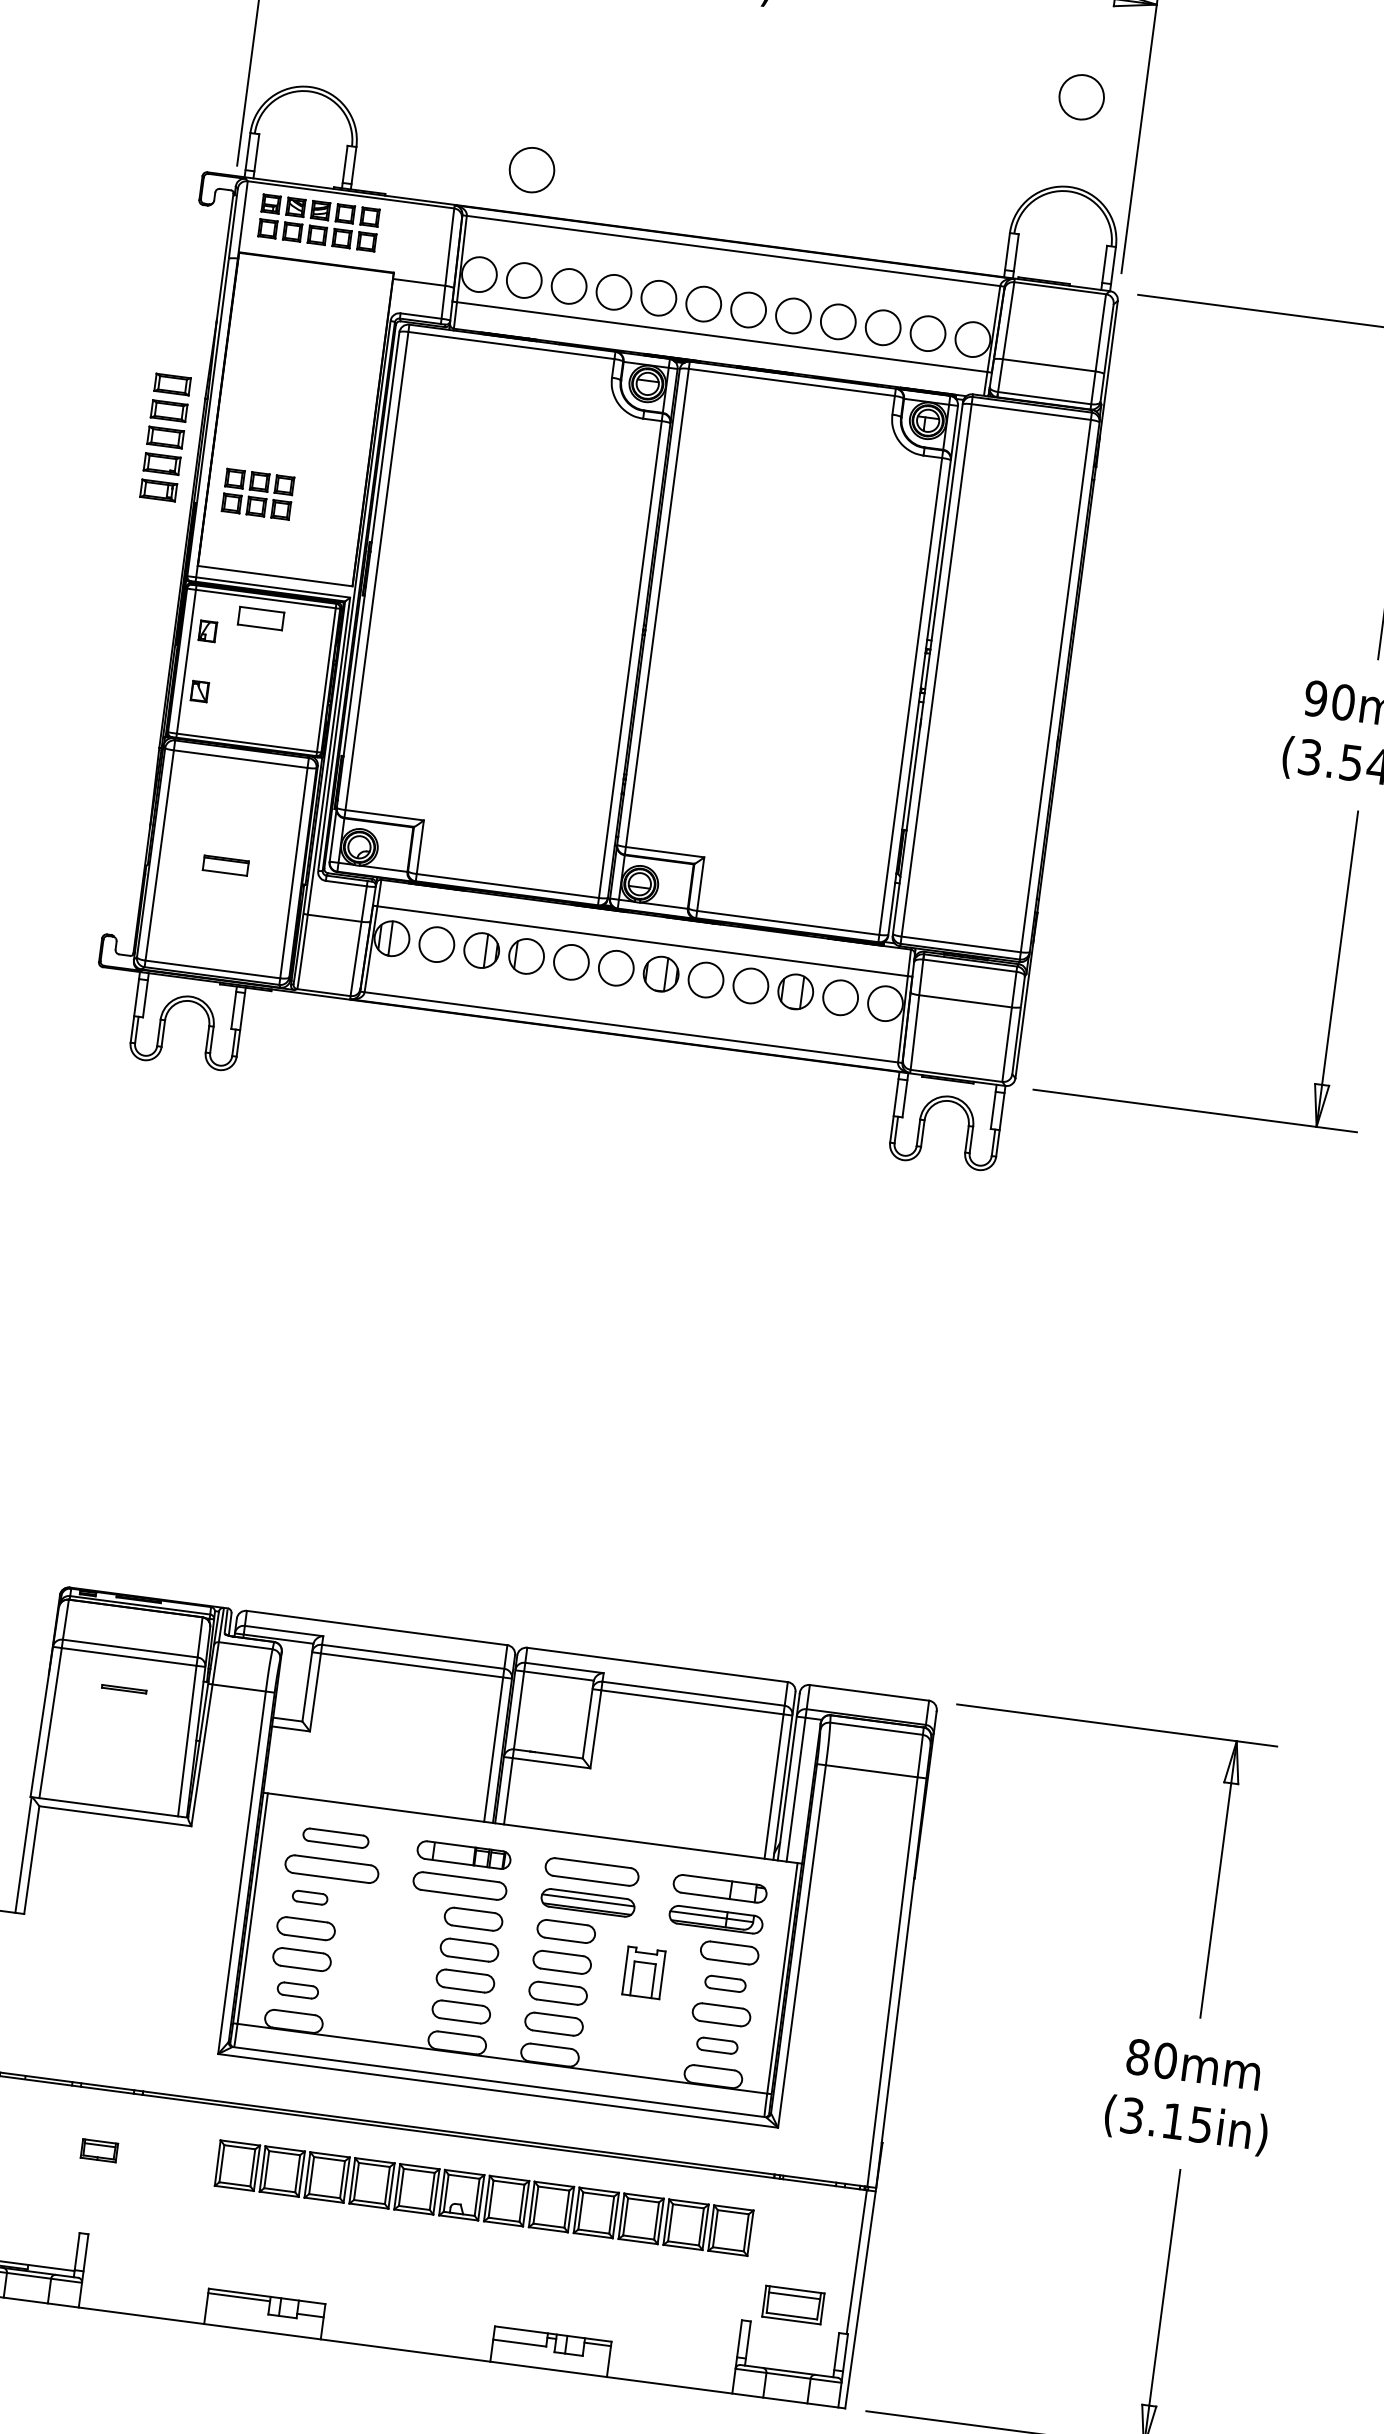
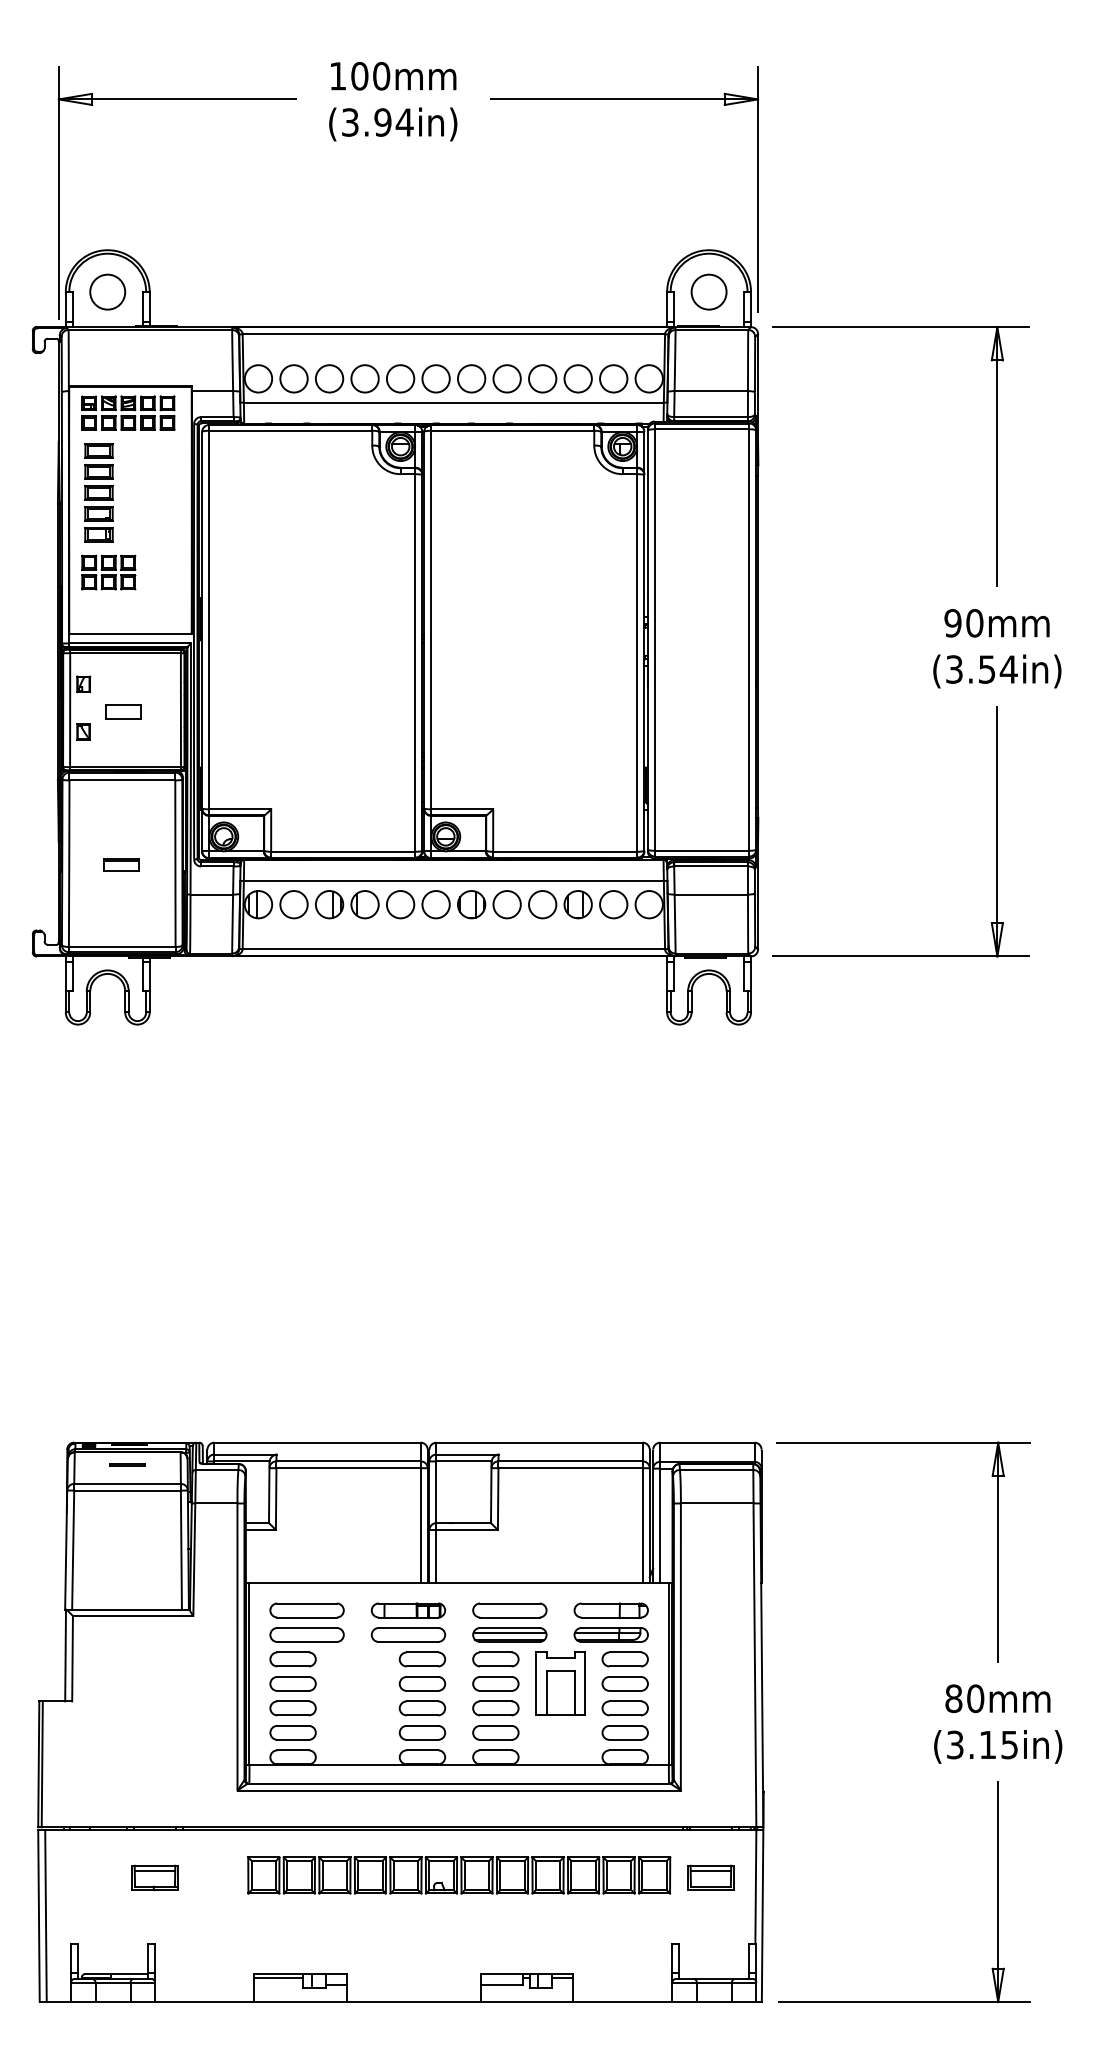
circle: (1081, 96) -> (708, 291), moved
circle: (531, 169) -> (107, 291), moved
part: (319, 222) -> (128, 412), moved
part: (165, 437) -> (98, 492), moved
part: (260, 617) -> (123, 711), moved
line: (124, 1688) -> (127, 1464), moved
part: (335, 1838) -> (306, 1610), size x1.43
part: (309, 1897) -> (292, 1659), size x1.67
part: (643, 1972) -> (560, 1683), size x1.67
part: (724, 1983) -> (624, 1683), size x1.43
part: (297, 1989) -> (292, 1732), size x1.43
part: (716, 2045) -> (624, 1732), size x1.43
part: (98, 2150) -> (154, 1877), size x1.67
part: (792, 2304) -> (710, 1877), moved

